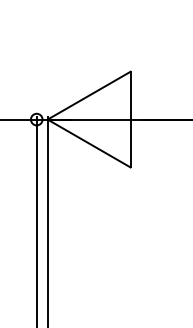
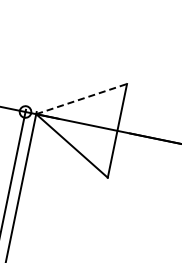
line: (89, 95) -> (82, 98), solid -> dashed

